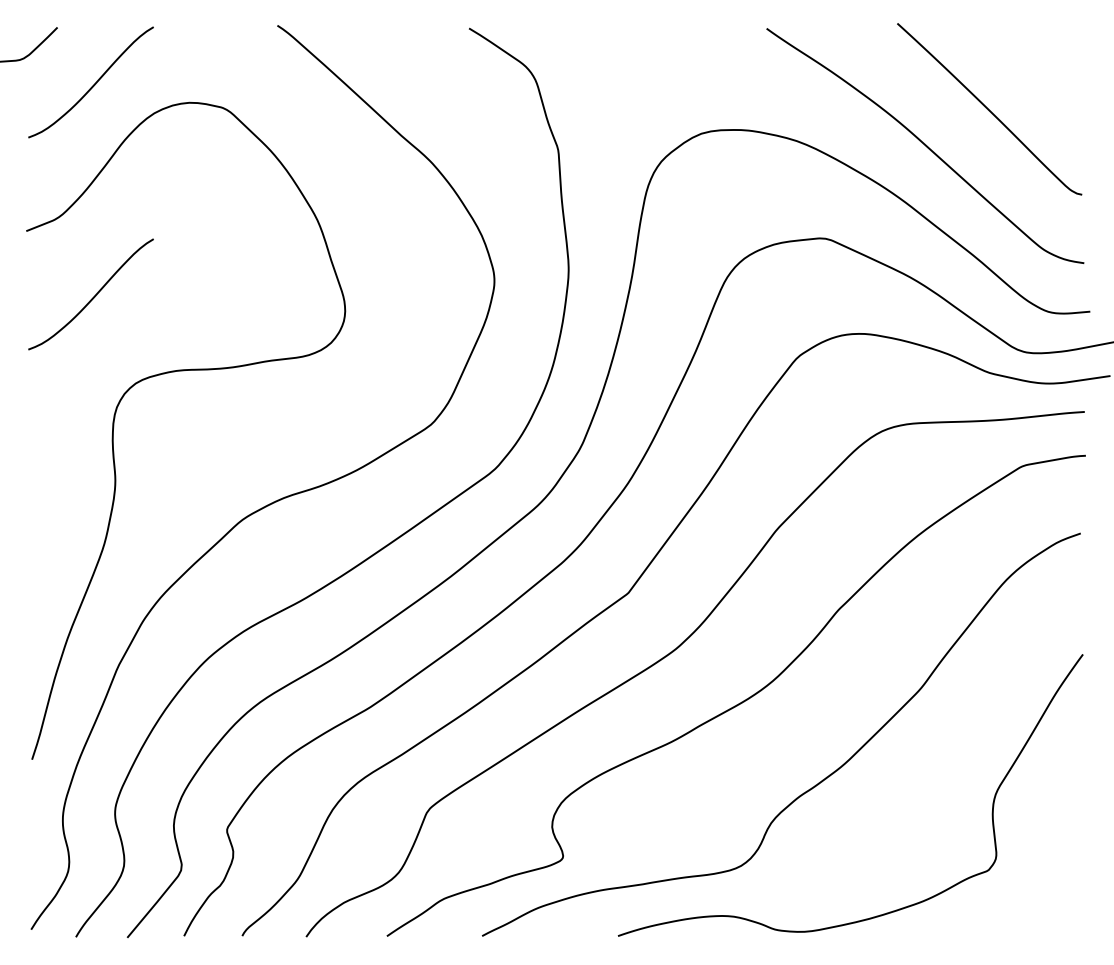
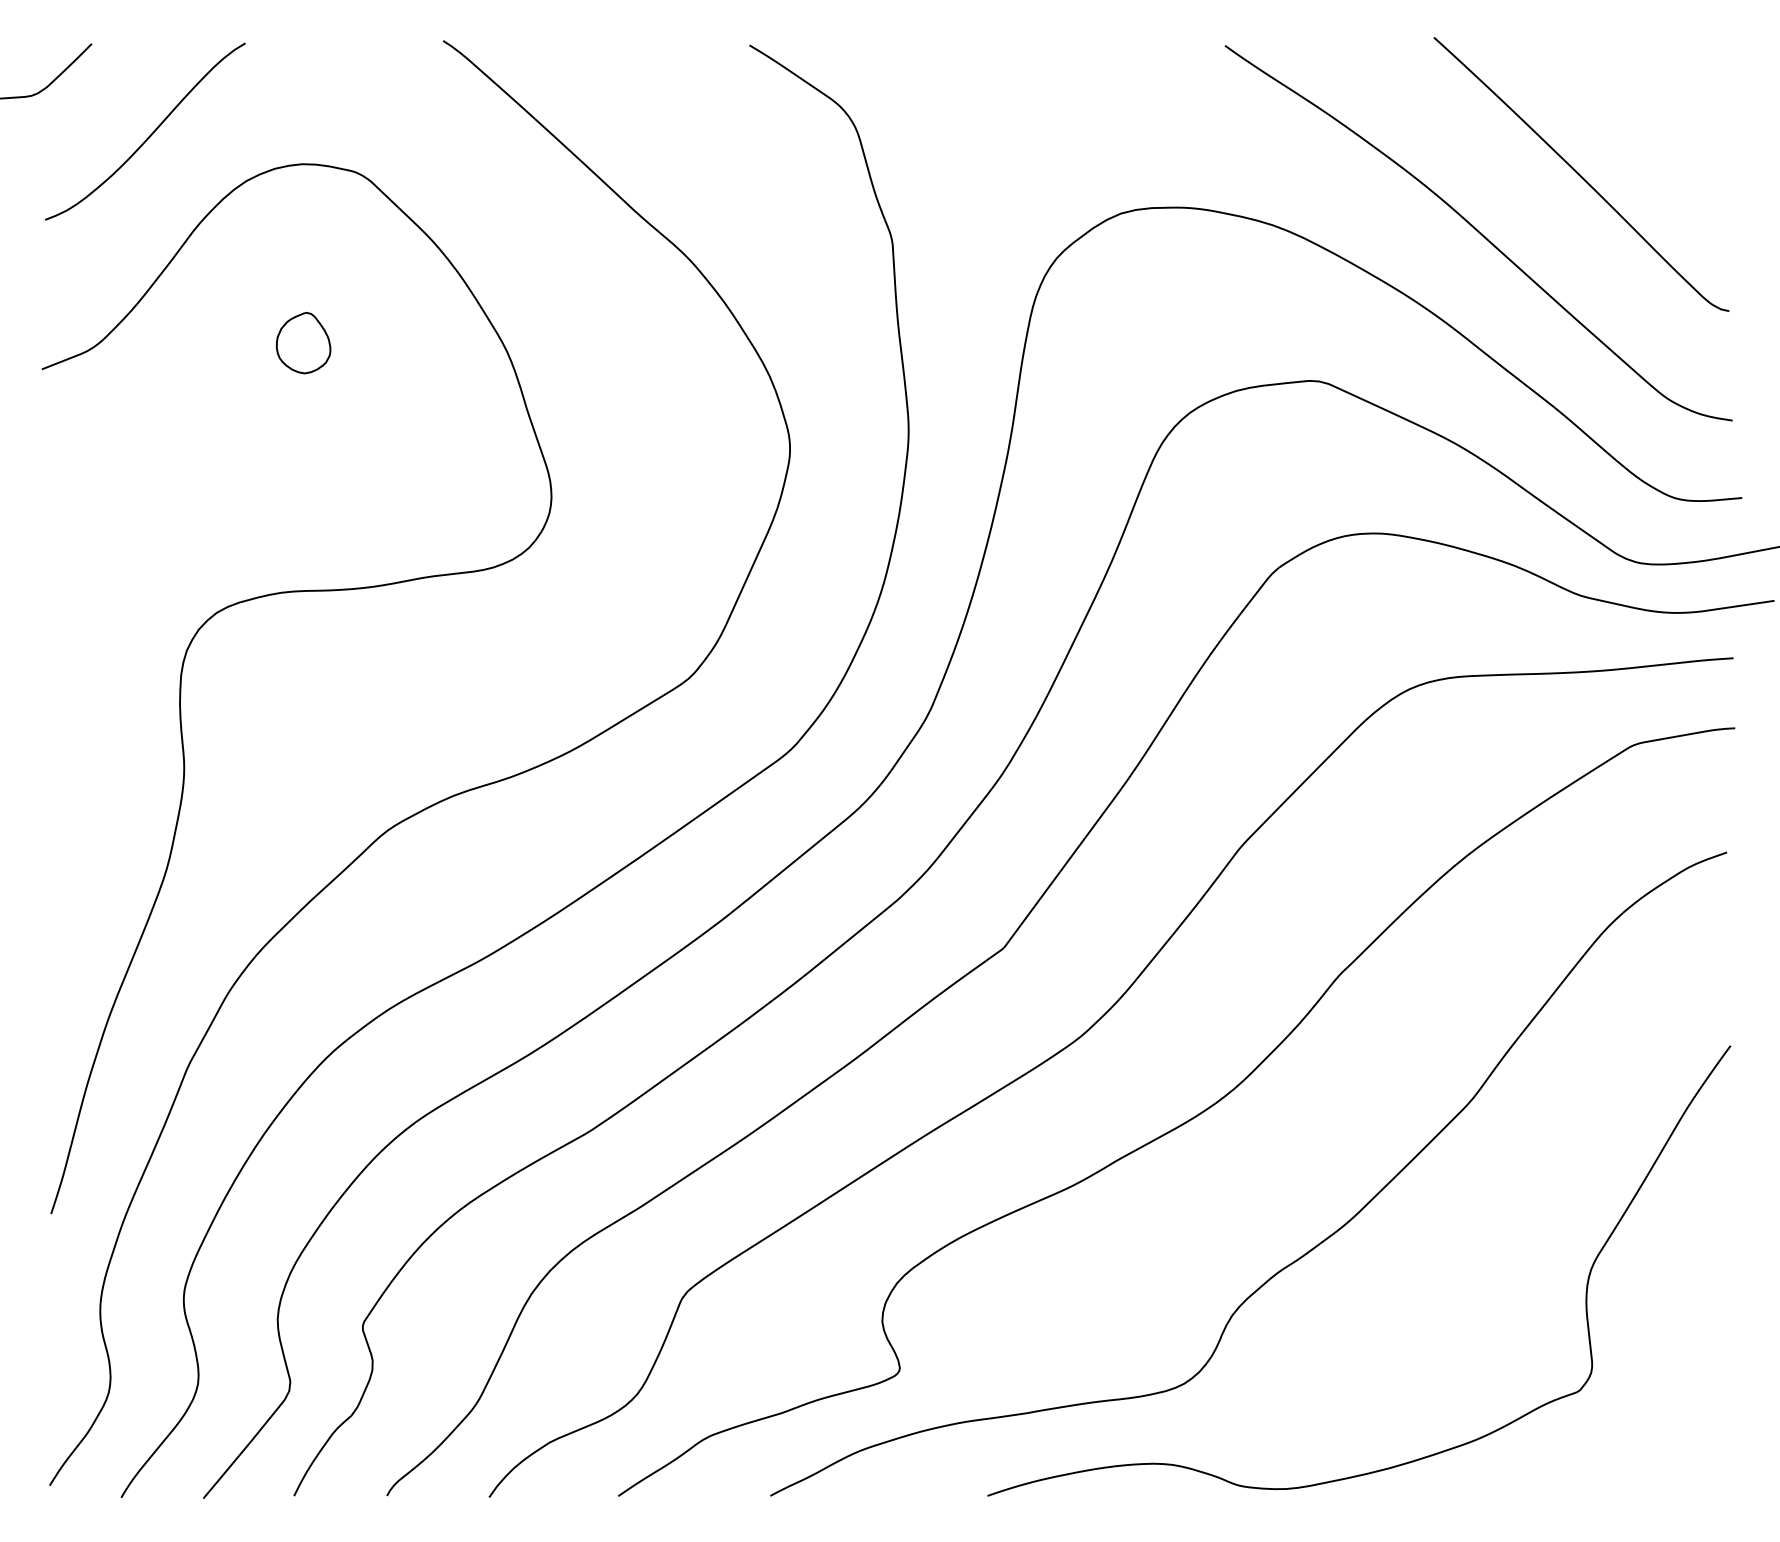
part: (189, 214) -> (302, 342), added
curve: (93, 296) -> (149, 473), removed

